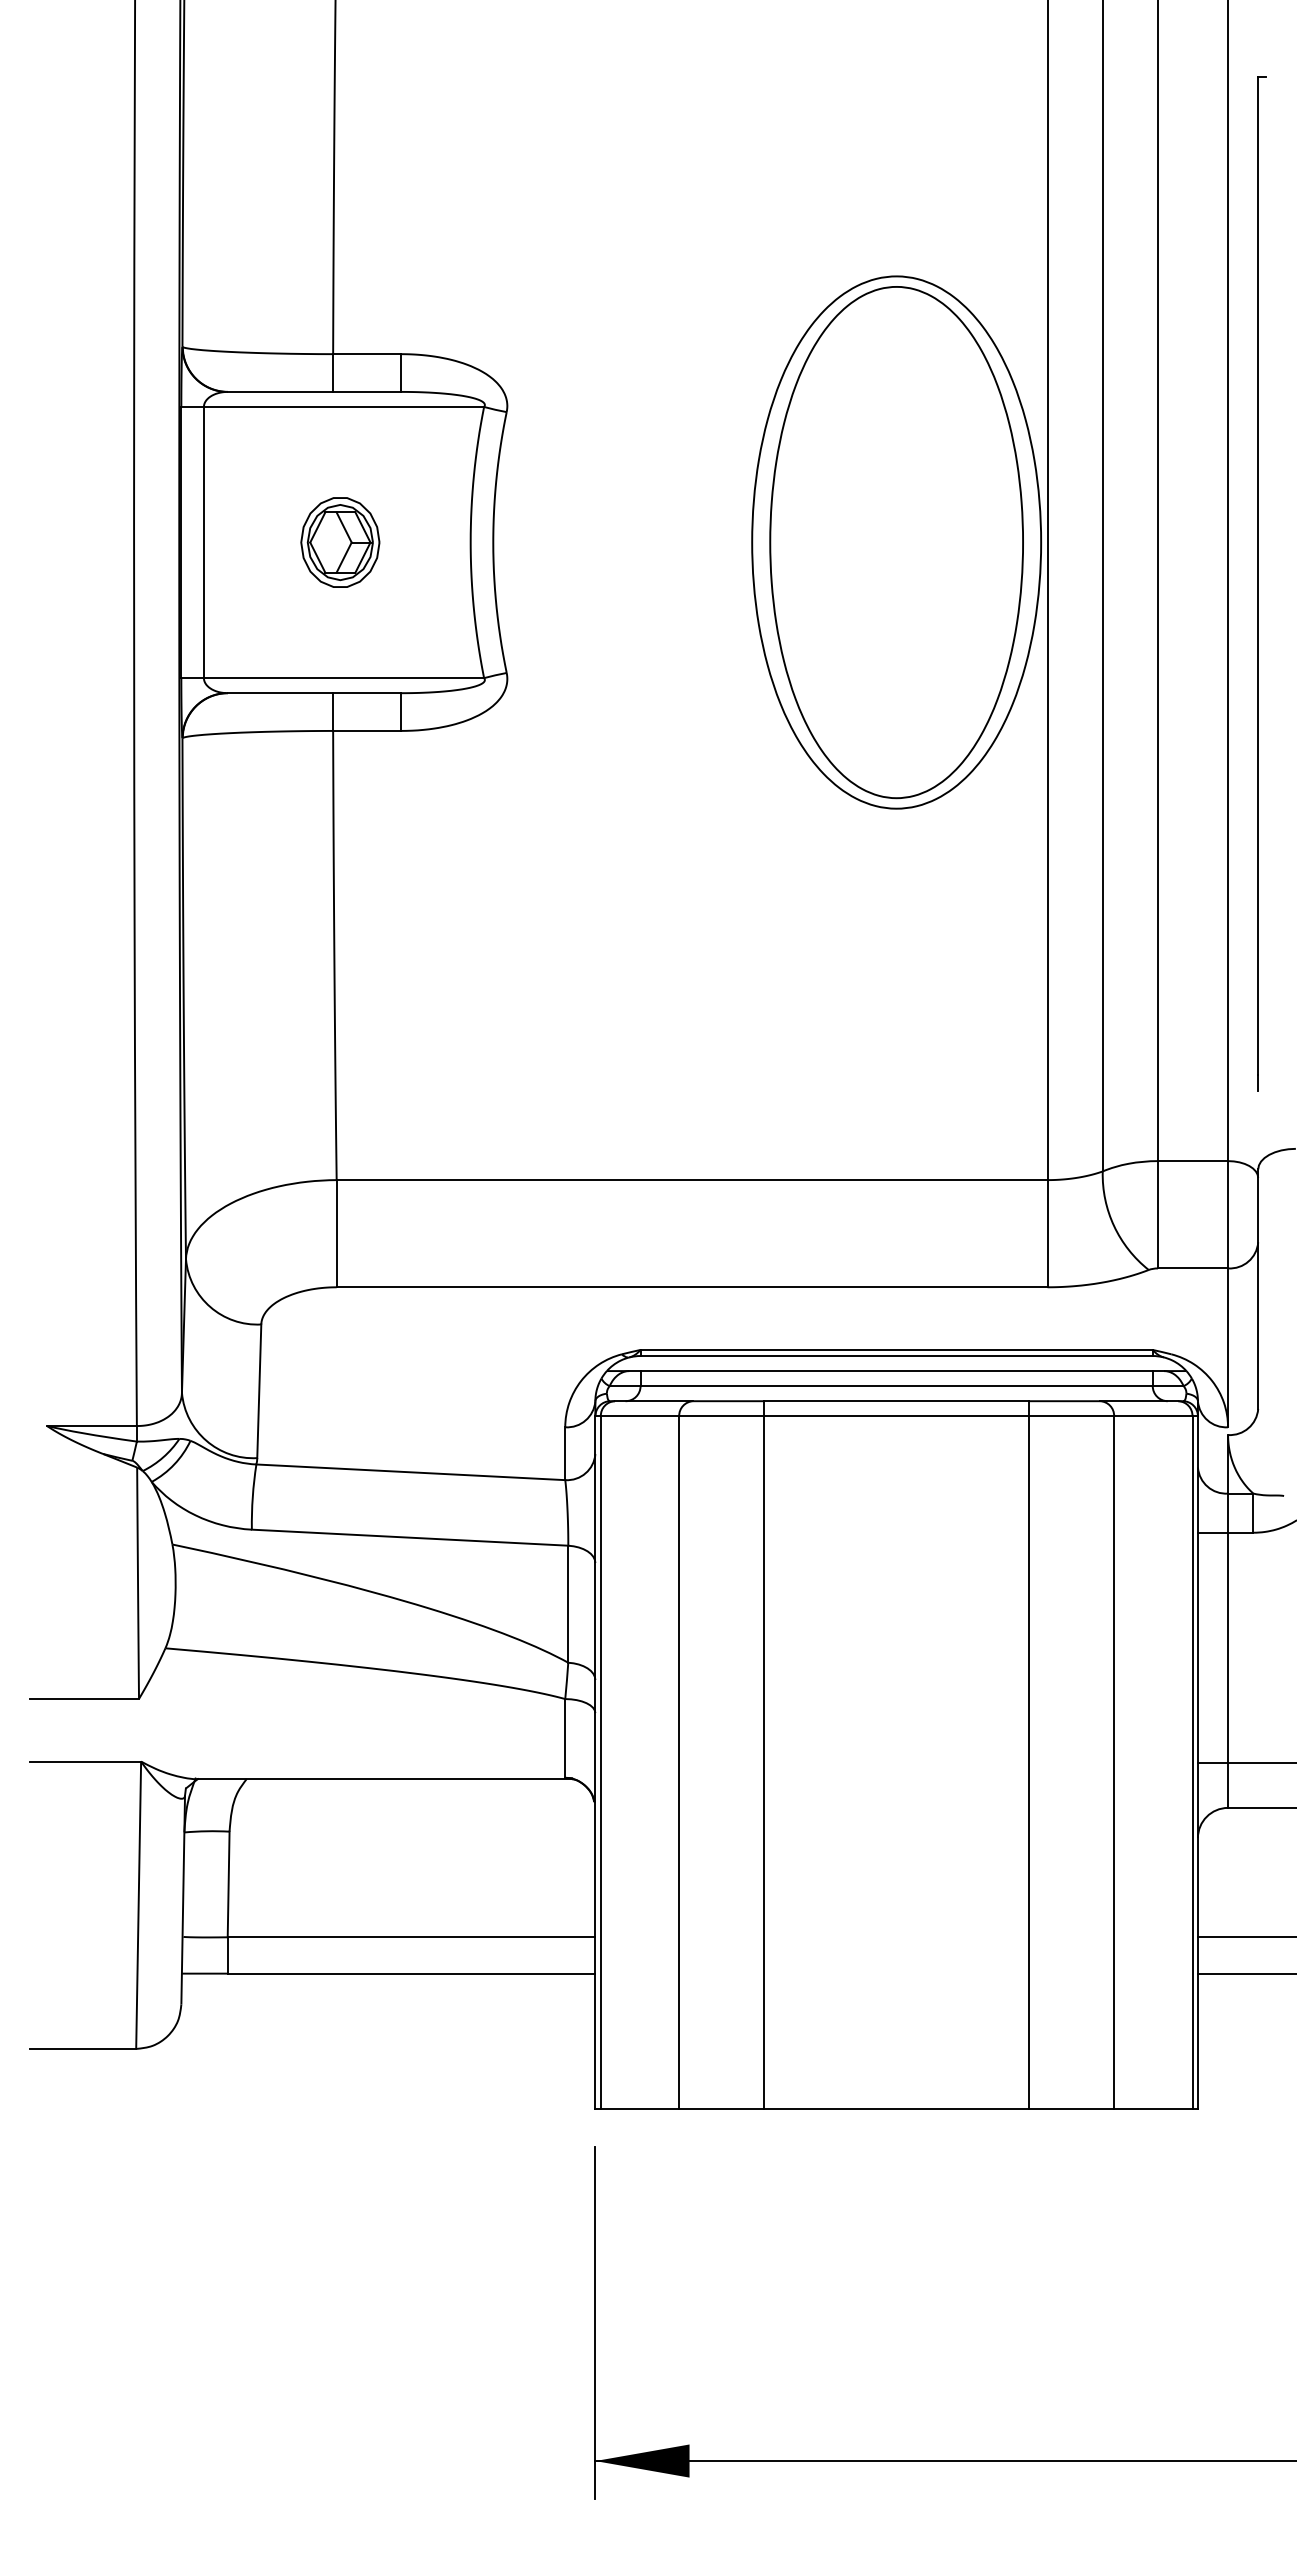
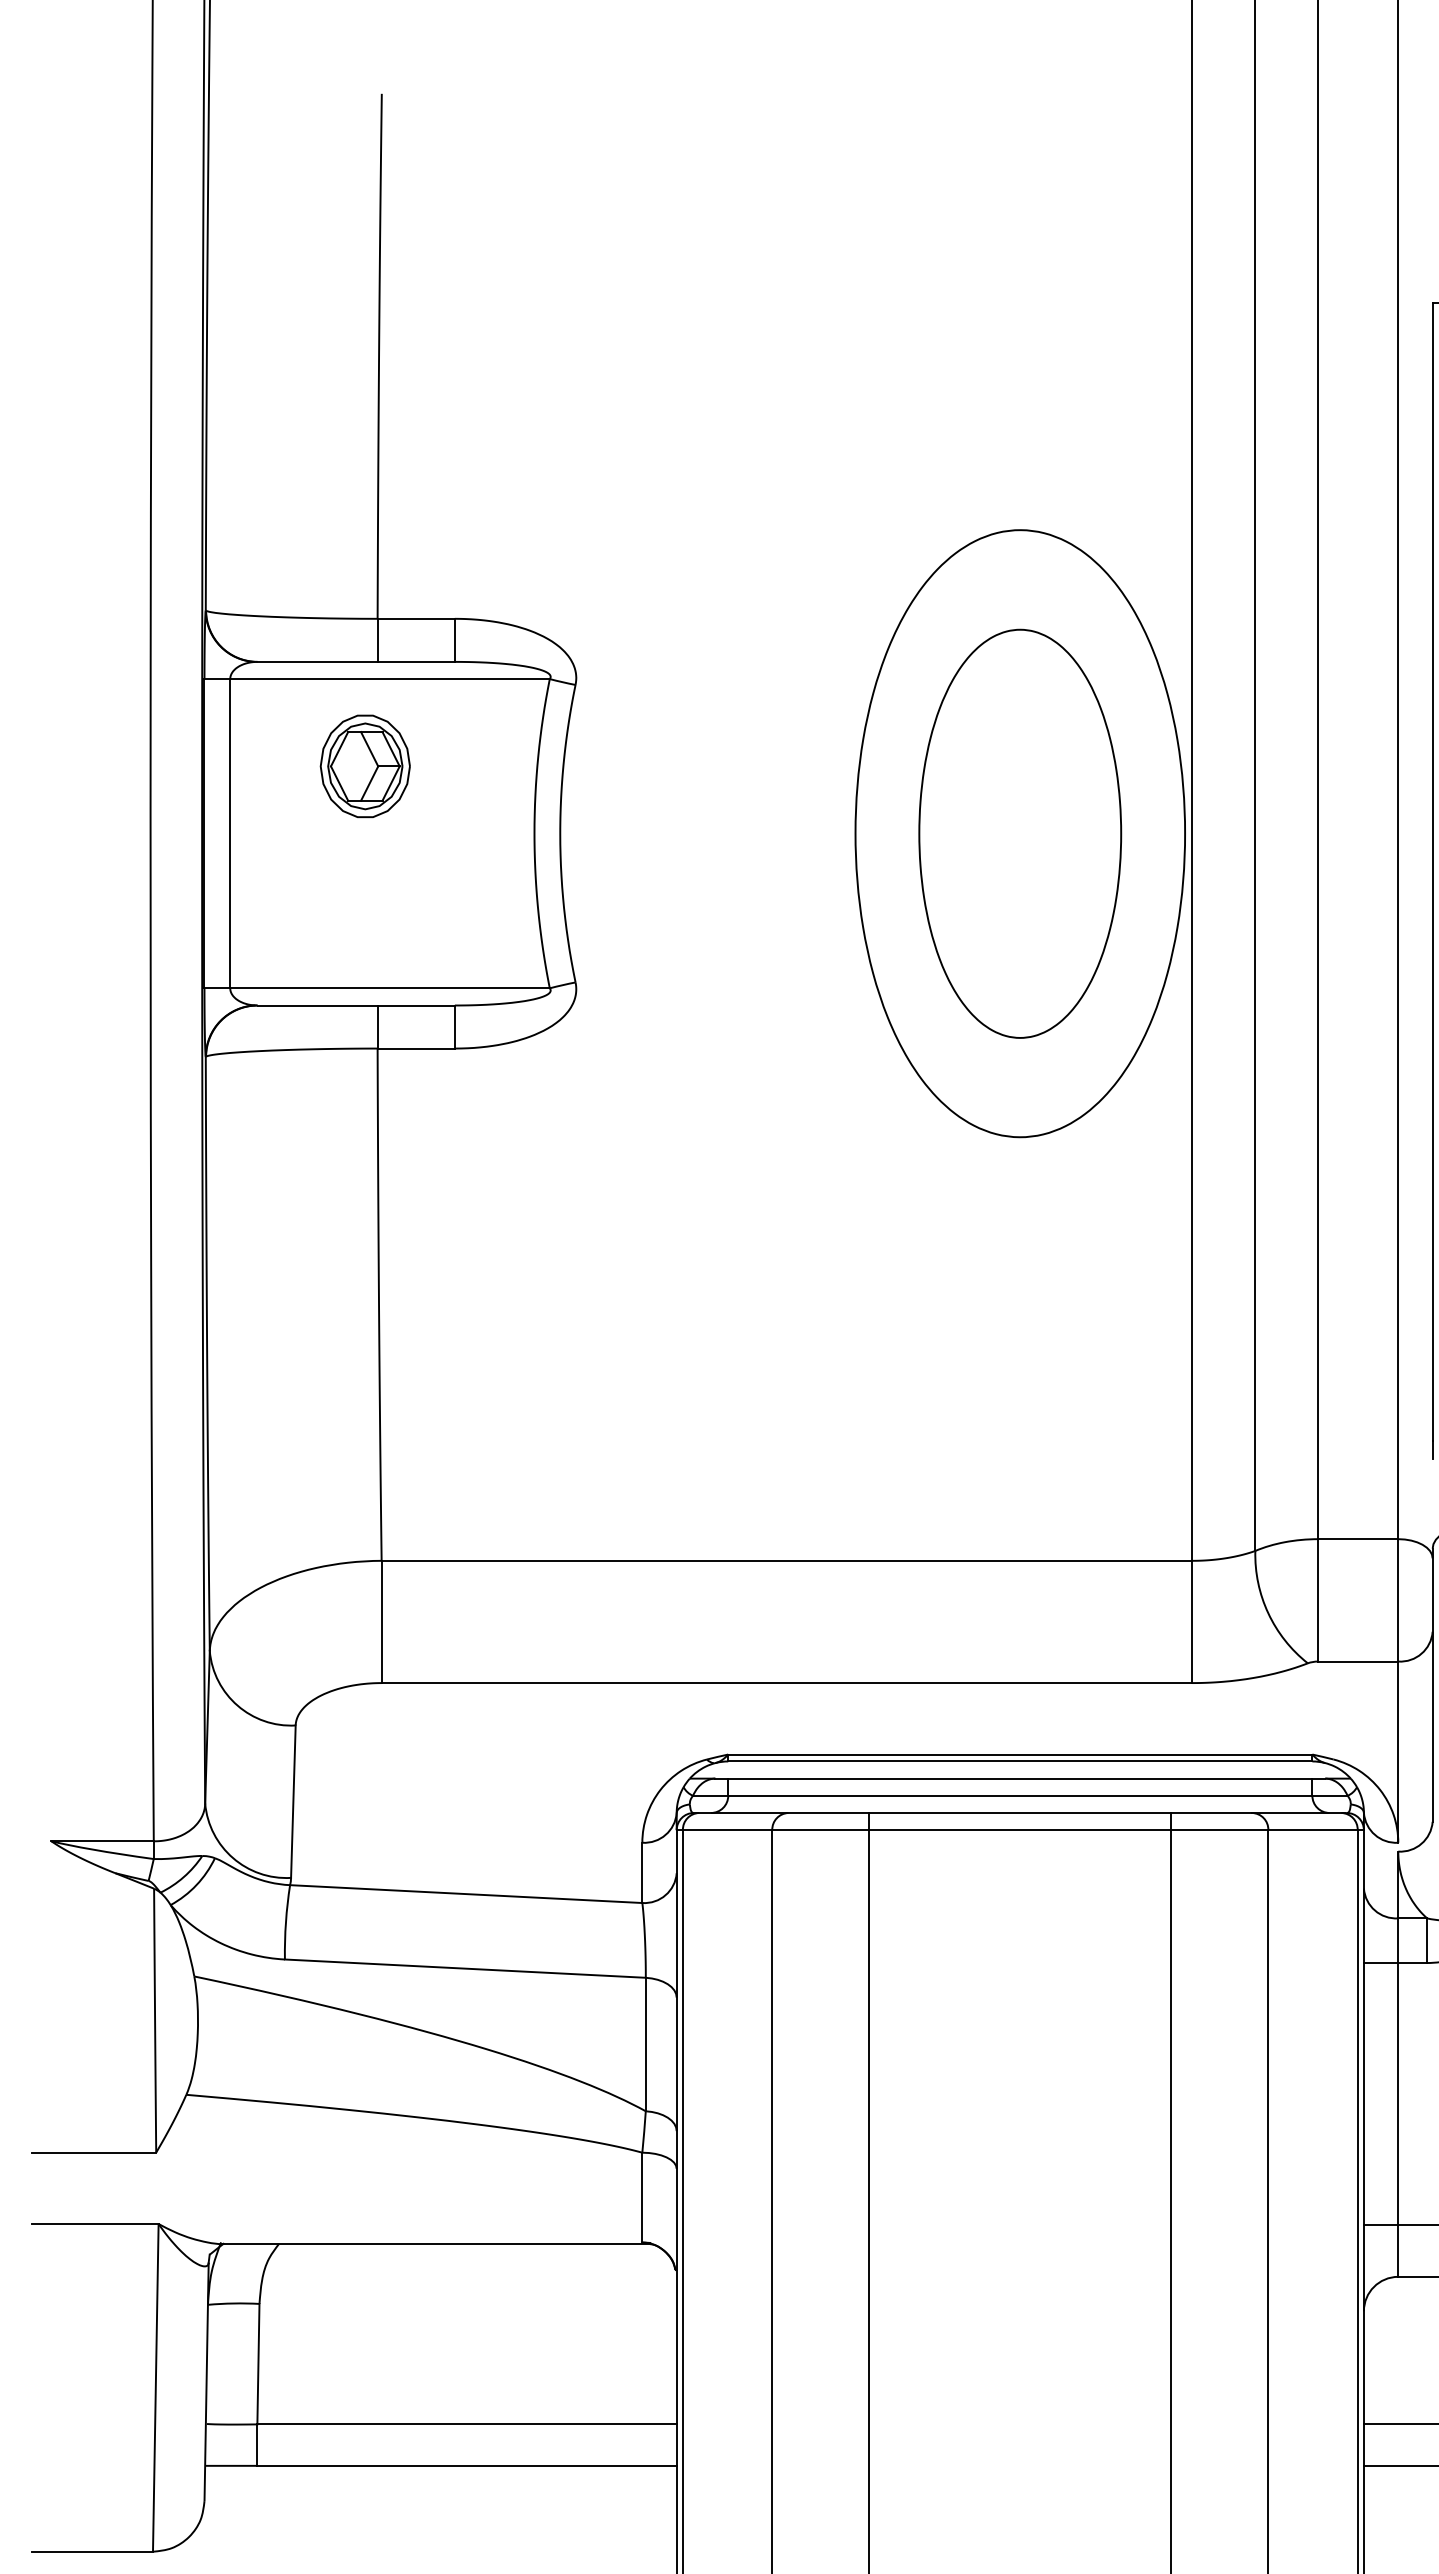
part: (340, 542) -> (365, 766), moved
part: (896, 542) -> (1020, 833), size x0.7

